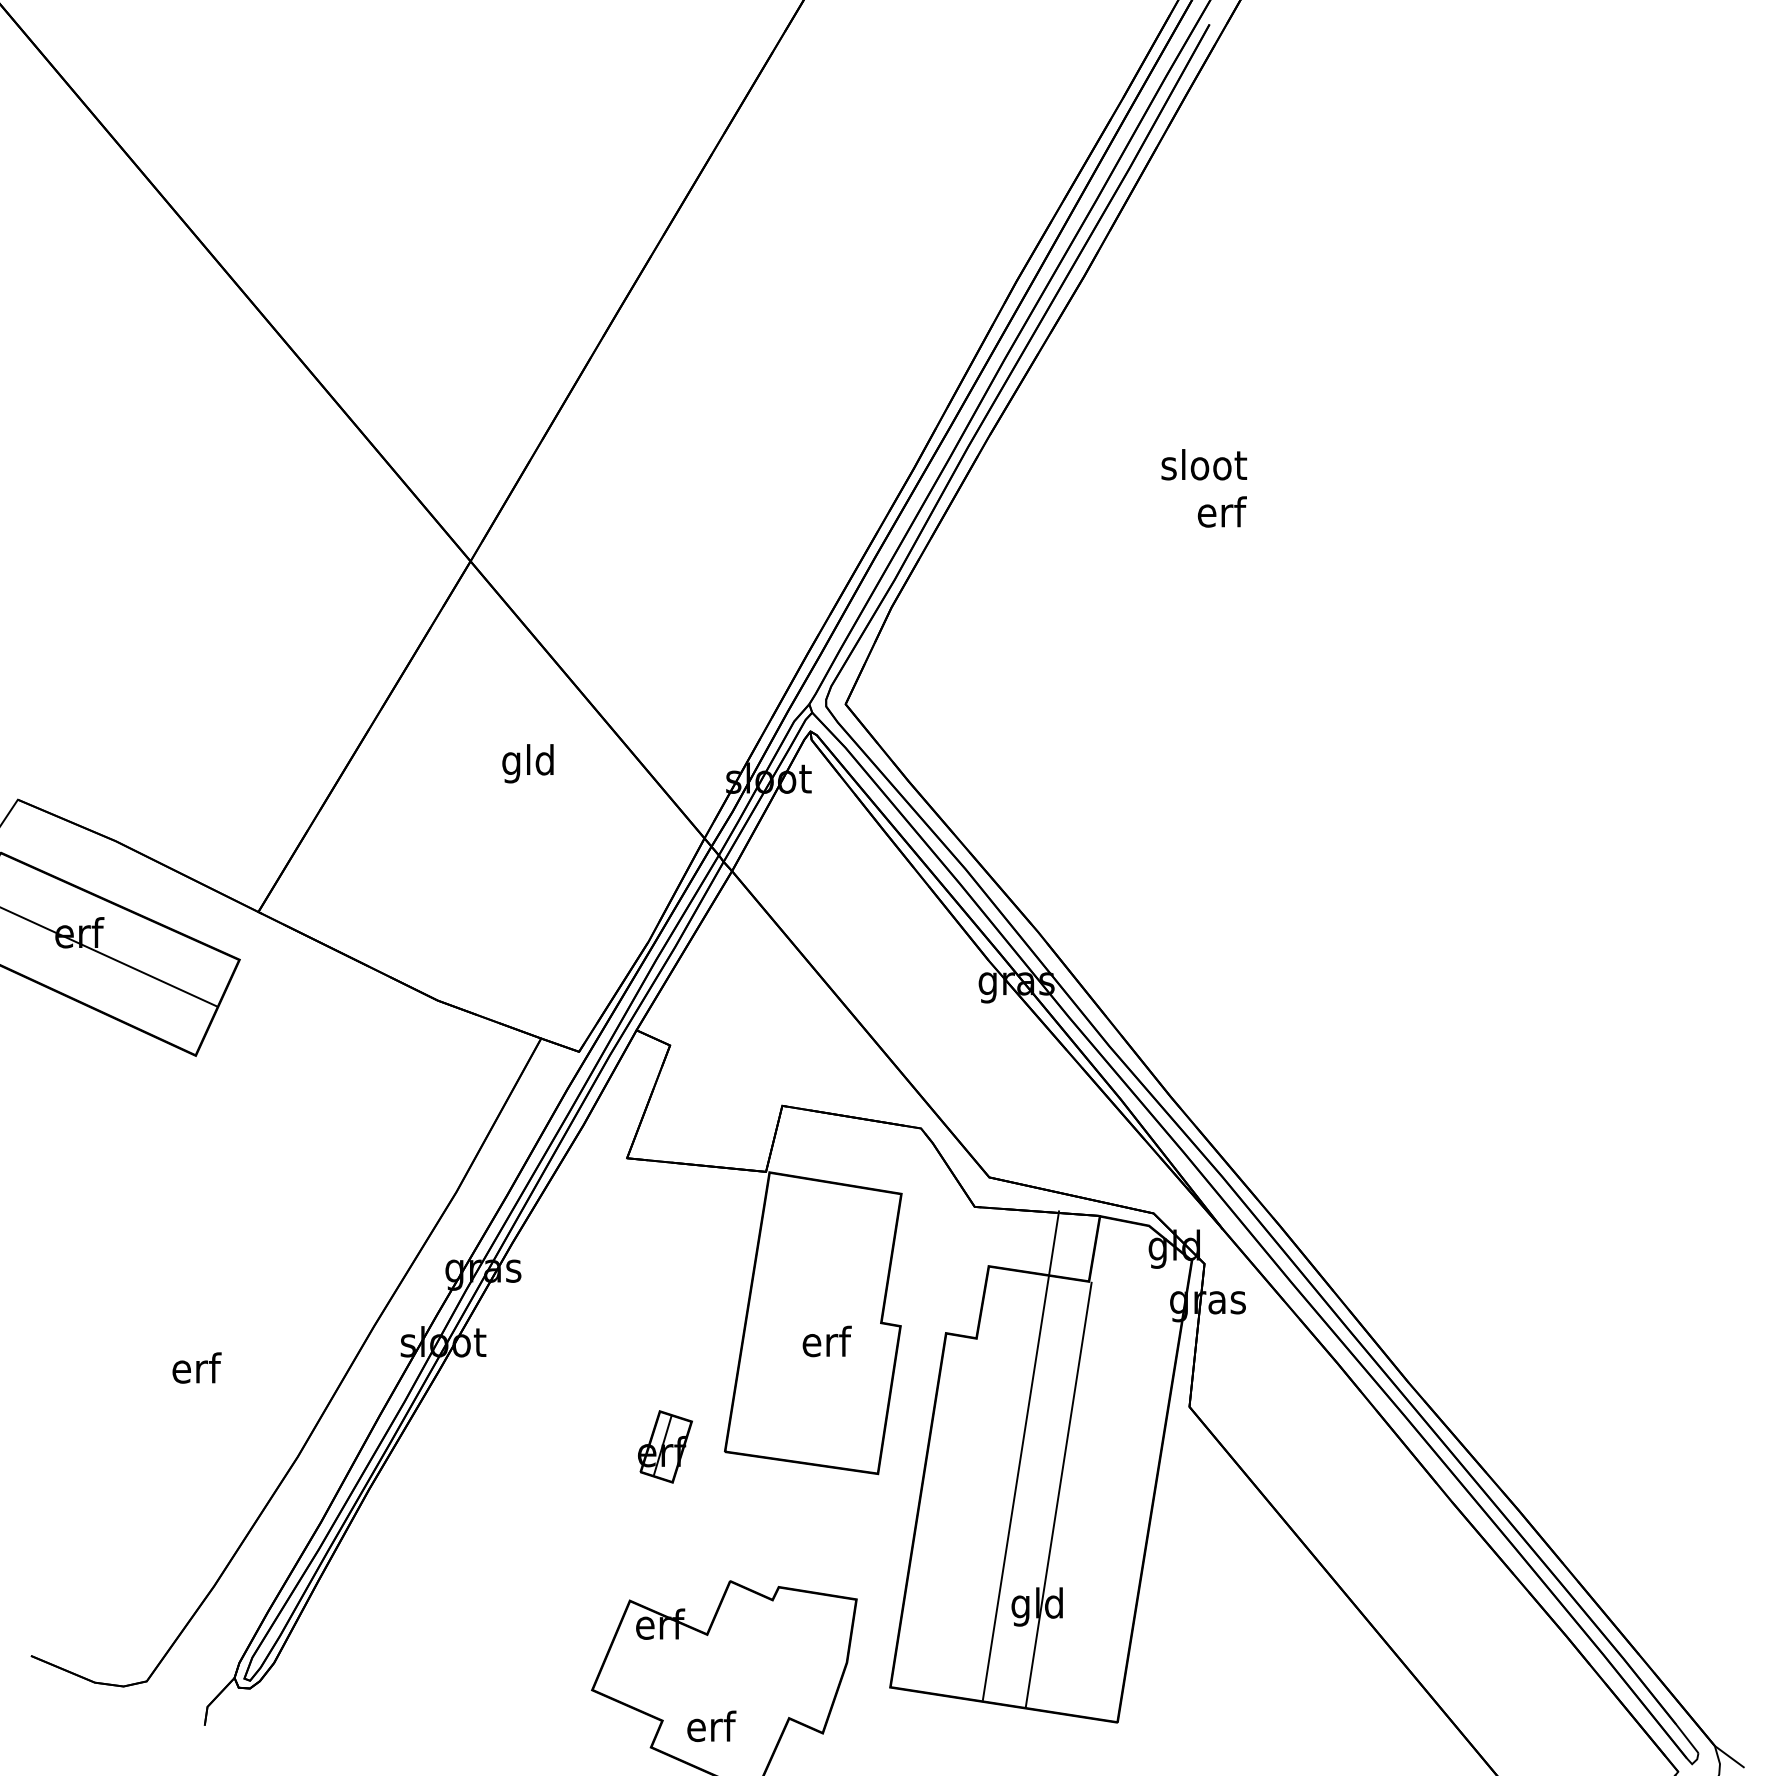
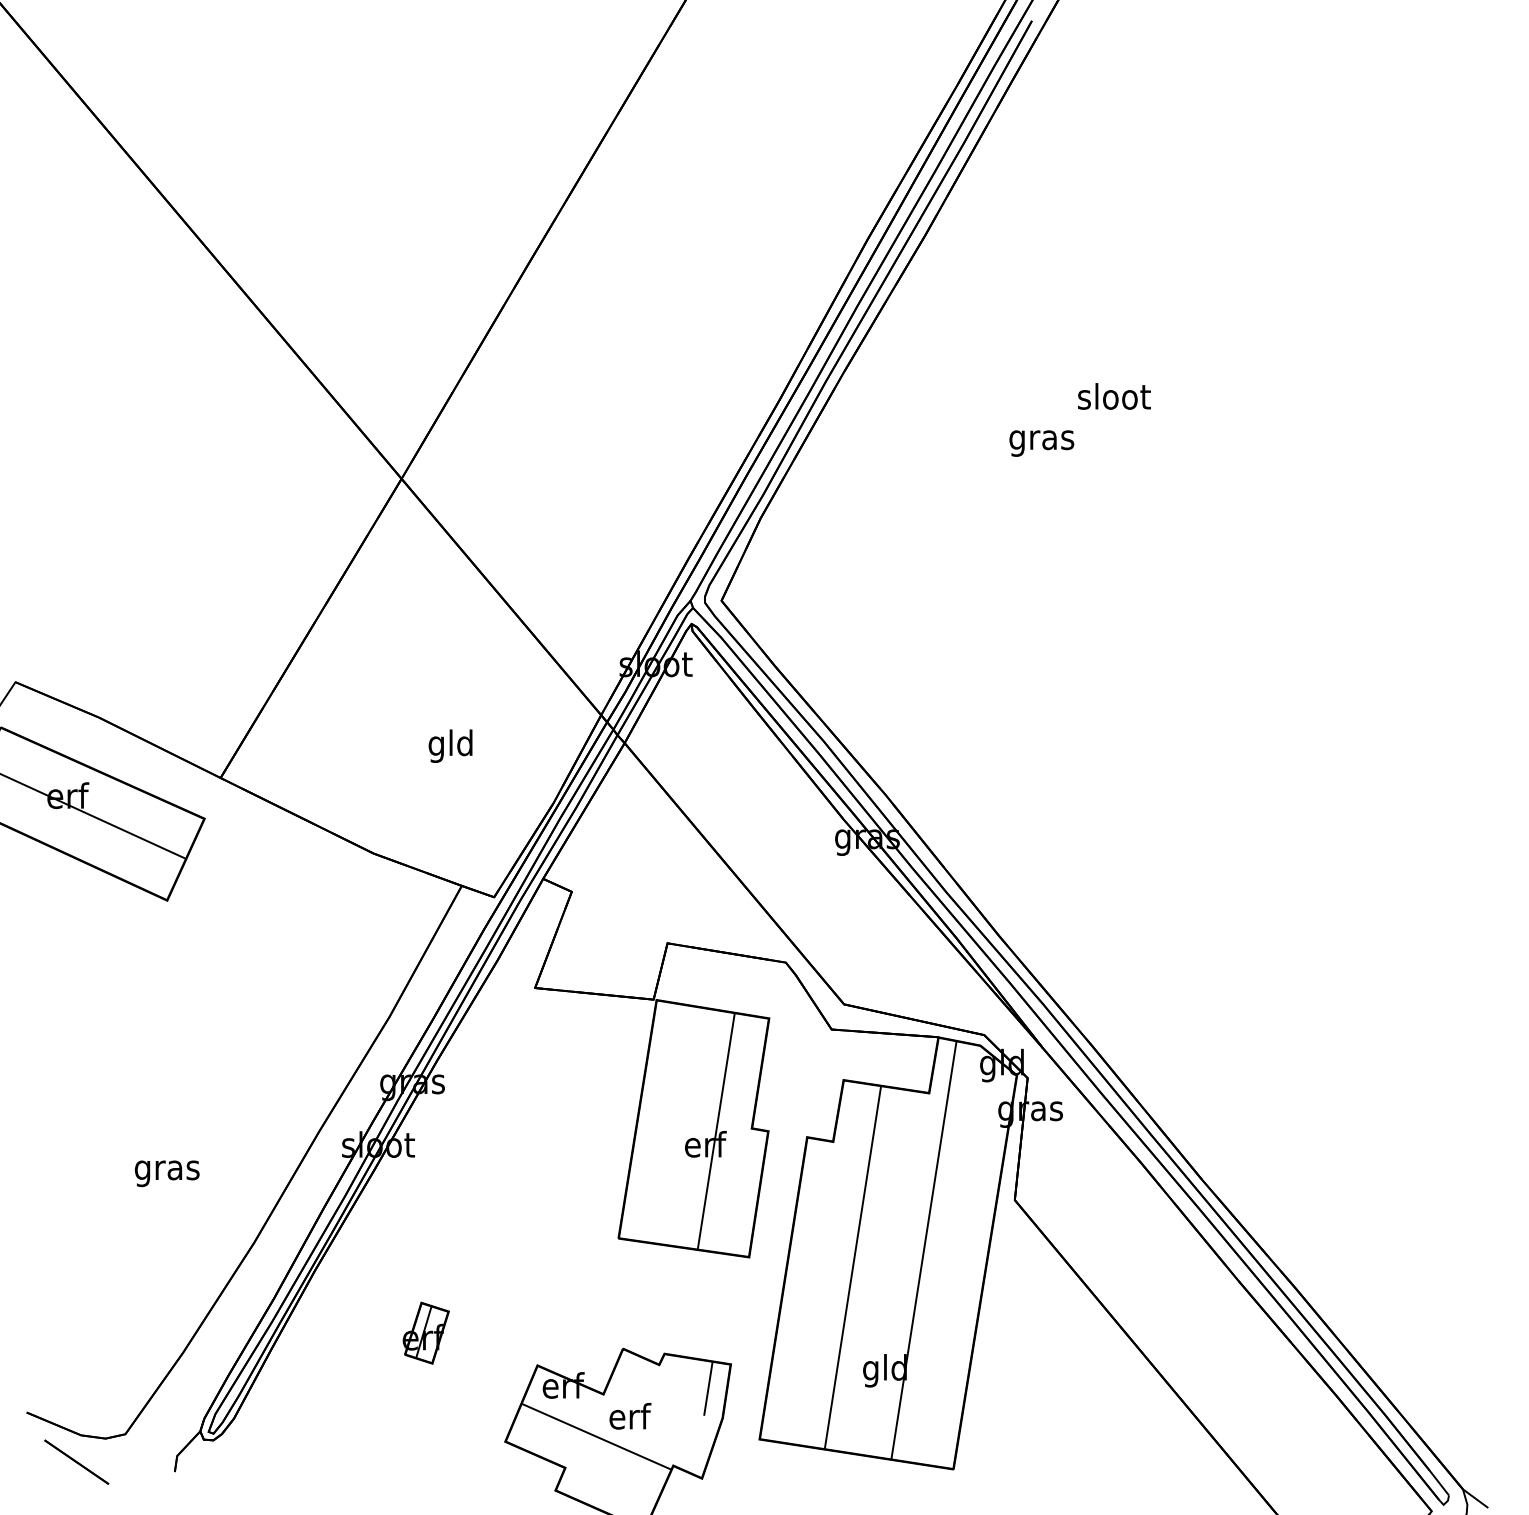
text: (1204, 464) -> (1114, 396), moved
text: (1221, 515) -> (1042, 439), erf -> gras
text: (527, 763) -> (450, 745), moved
line: (839, 1326) -> (716, 1131), added
text: (195, 1371) -> (166, 1169), erf -> gras
part: (665, 1446) -> (426, 1332), moved
line: (1020, 1455) -> (923, 1250), moved
line: (1058, 1494) -> (852, 1267), moved
line: (830, 1627) -> (708, 1388), added
line: (698, 1683) -> (596, 1436), added
line: (89, 1713) -> (76, 1461), added
text: (711, 1726) -> (630, 1416), moved

